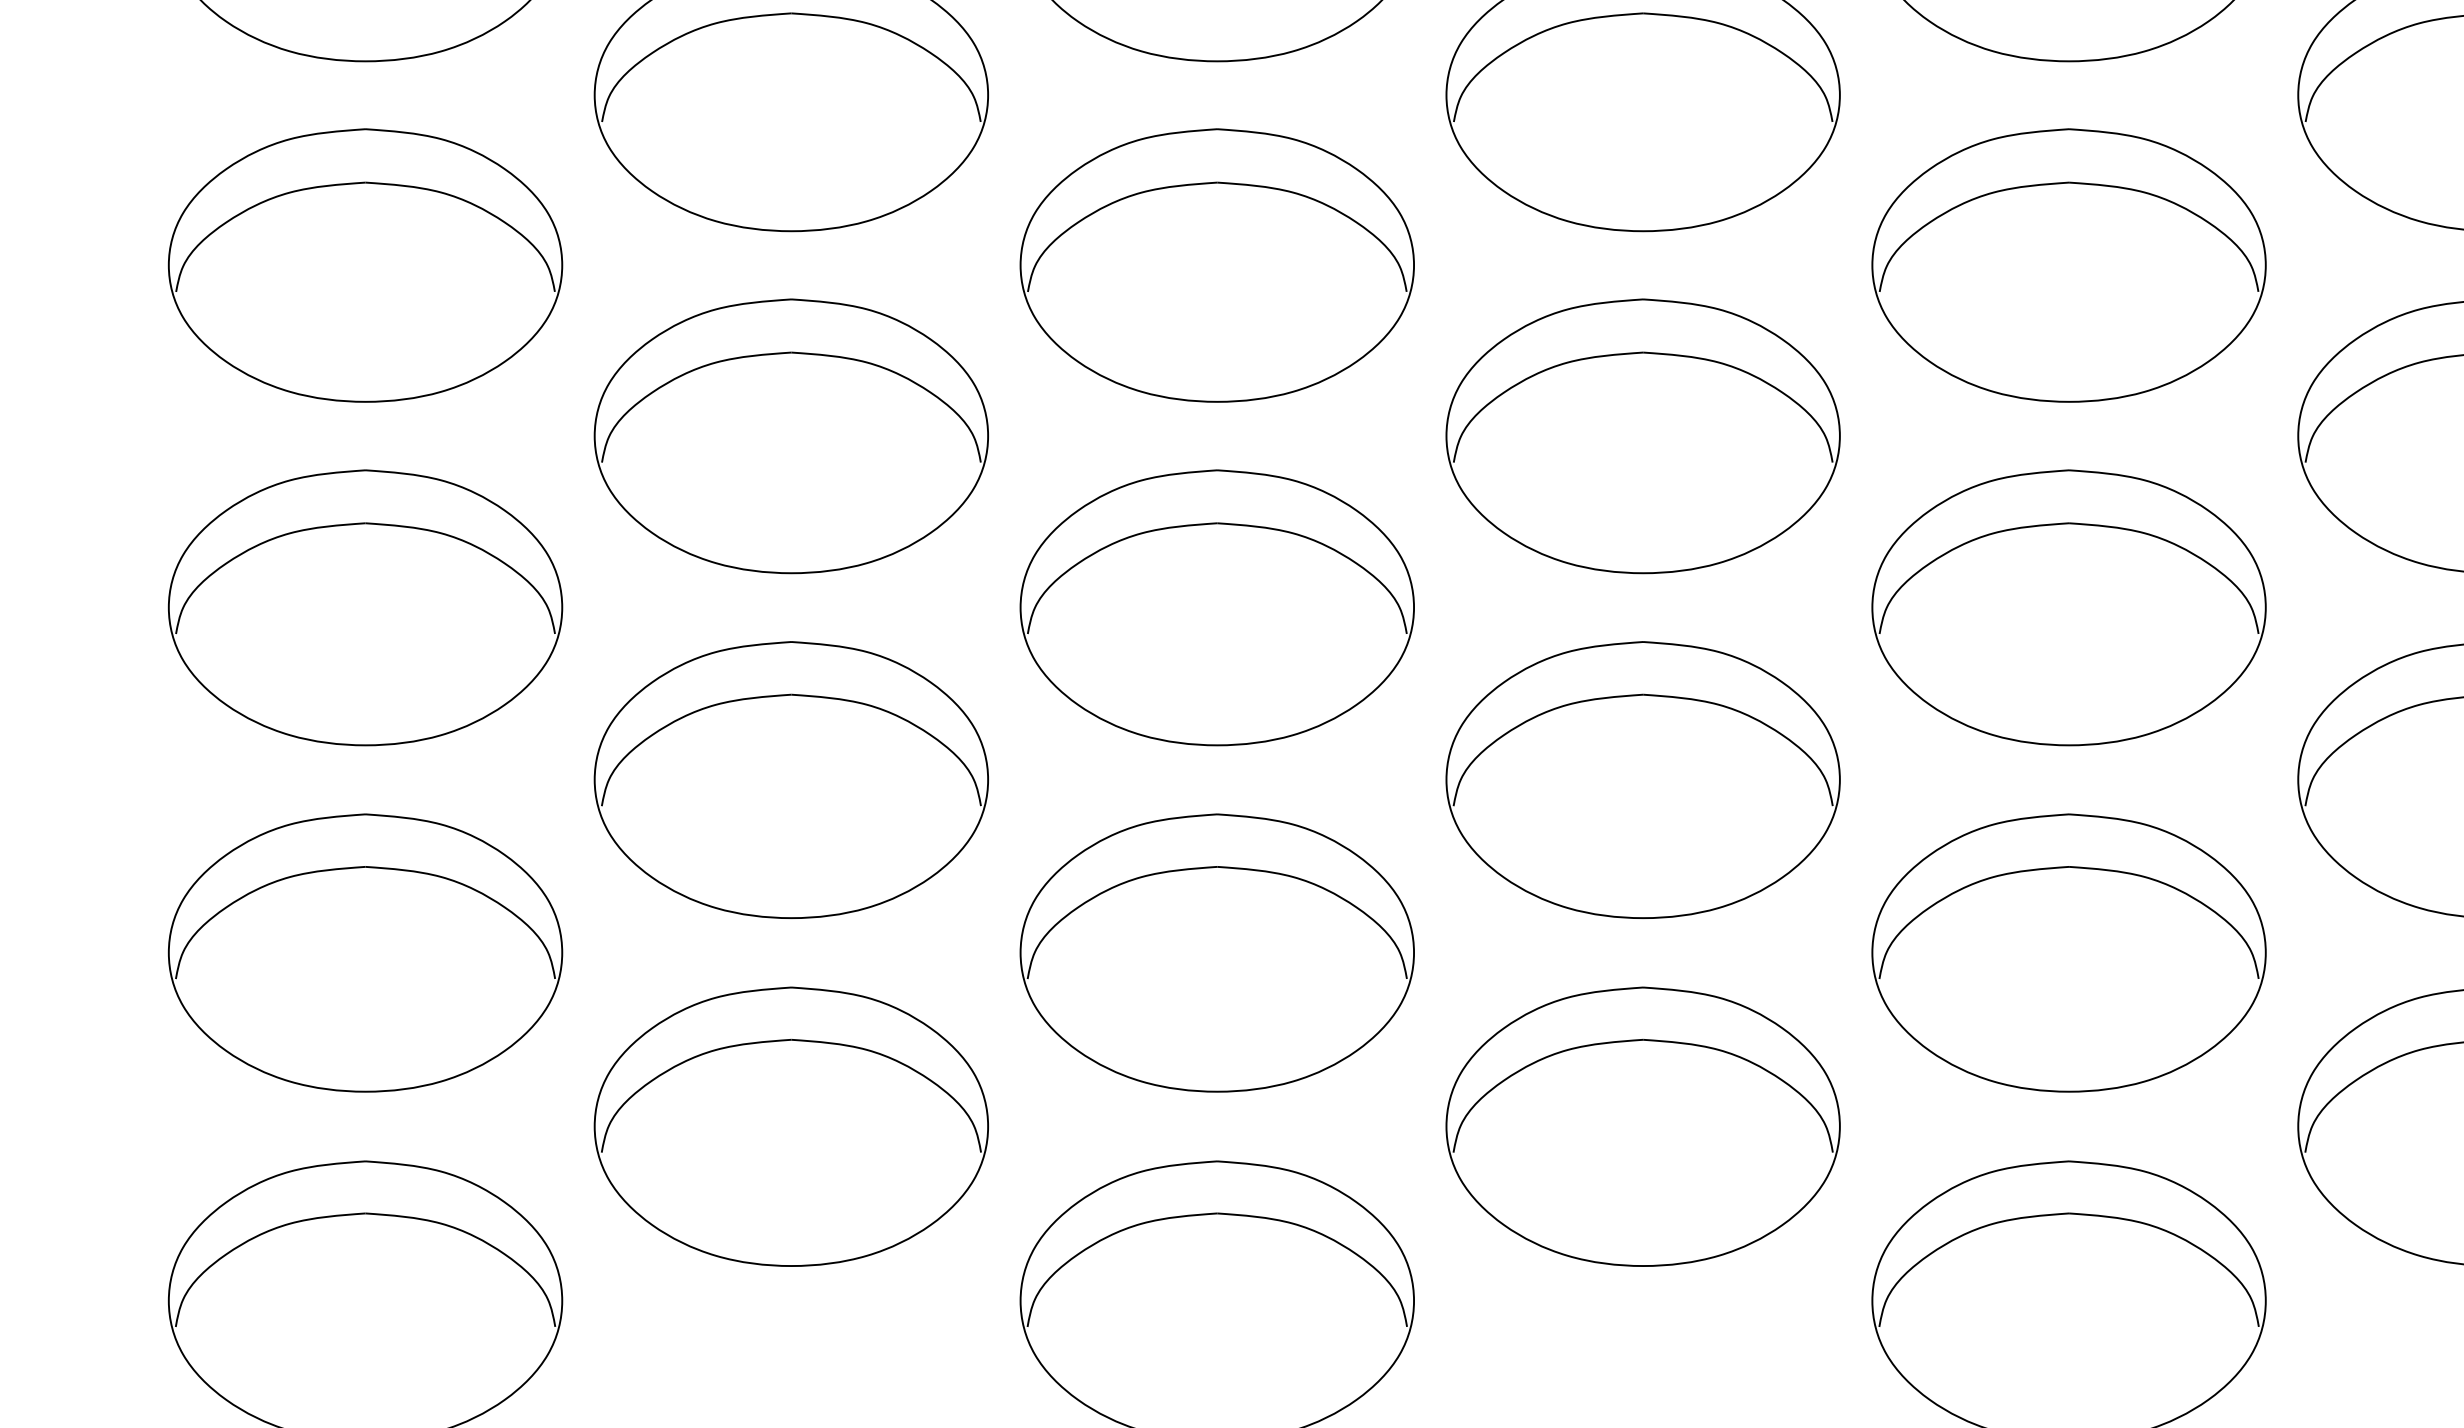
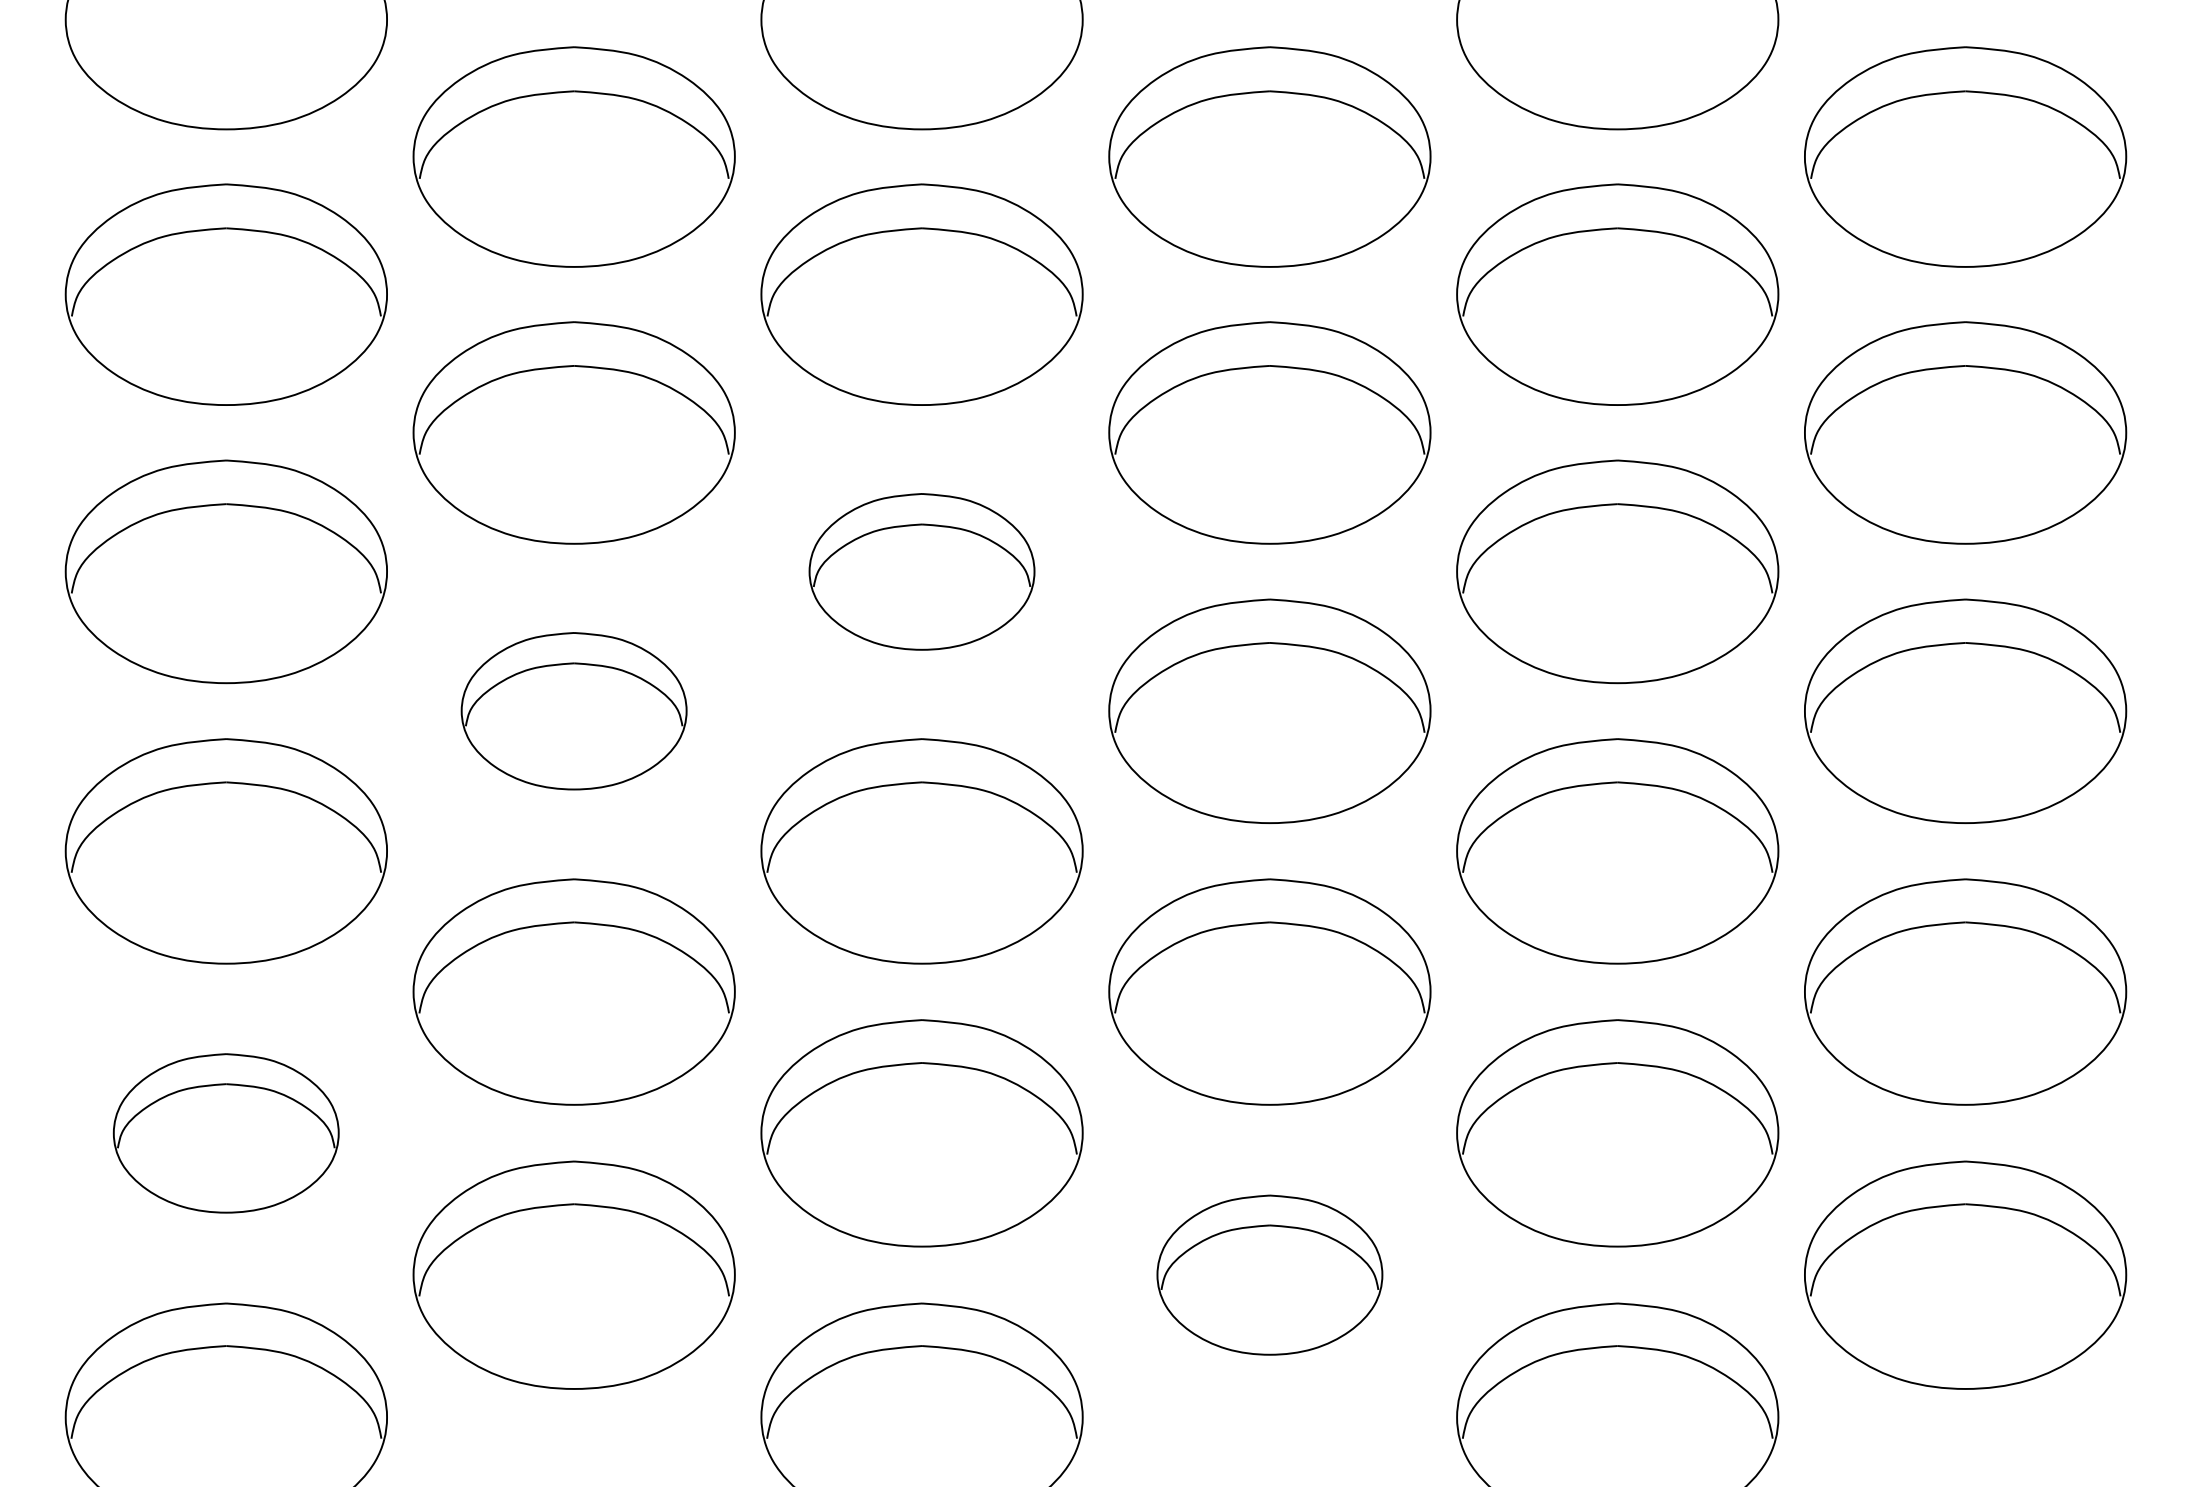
part: (1216, 265) -> (921, 571), size x0.7
part: (790, 435) -> (573, 710), size x0.7
part: (364, 953) -> (225, 1133), size x0.7
part: (1642, 1125) -> (1269, 1274), size x0.7

